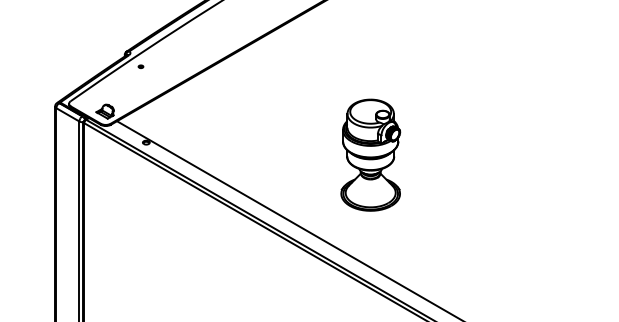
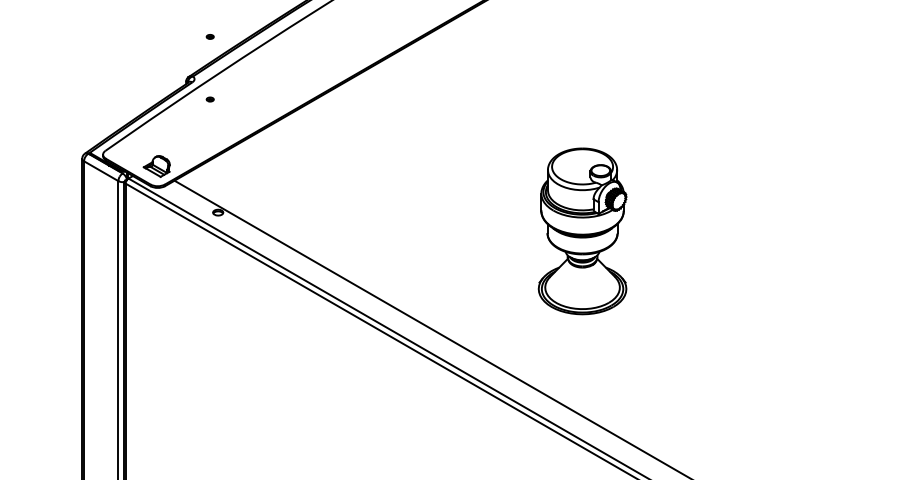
part: (140, 24) -> (209, 36), added
part: (370, 154) -> (582, 230), moved

